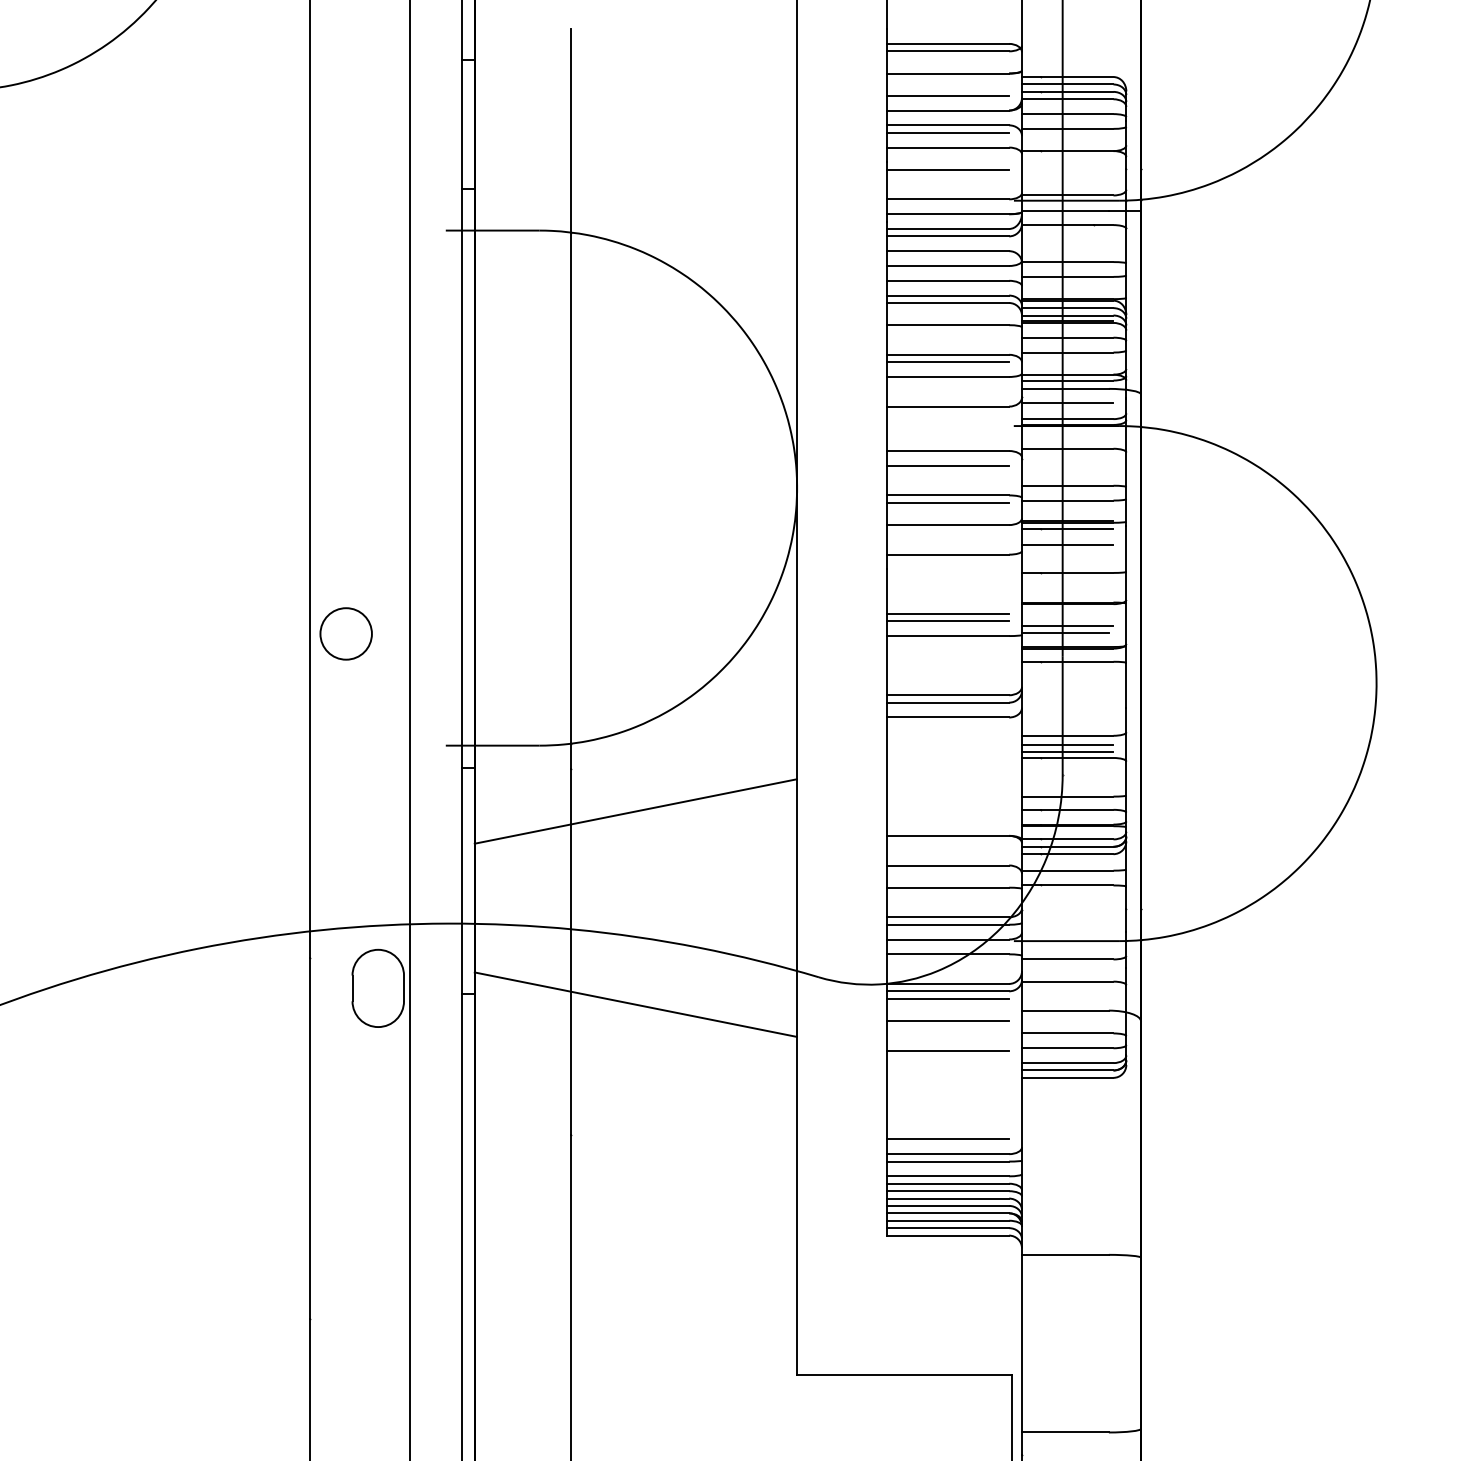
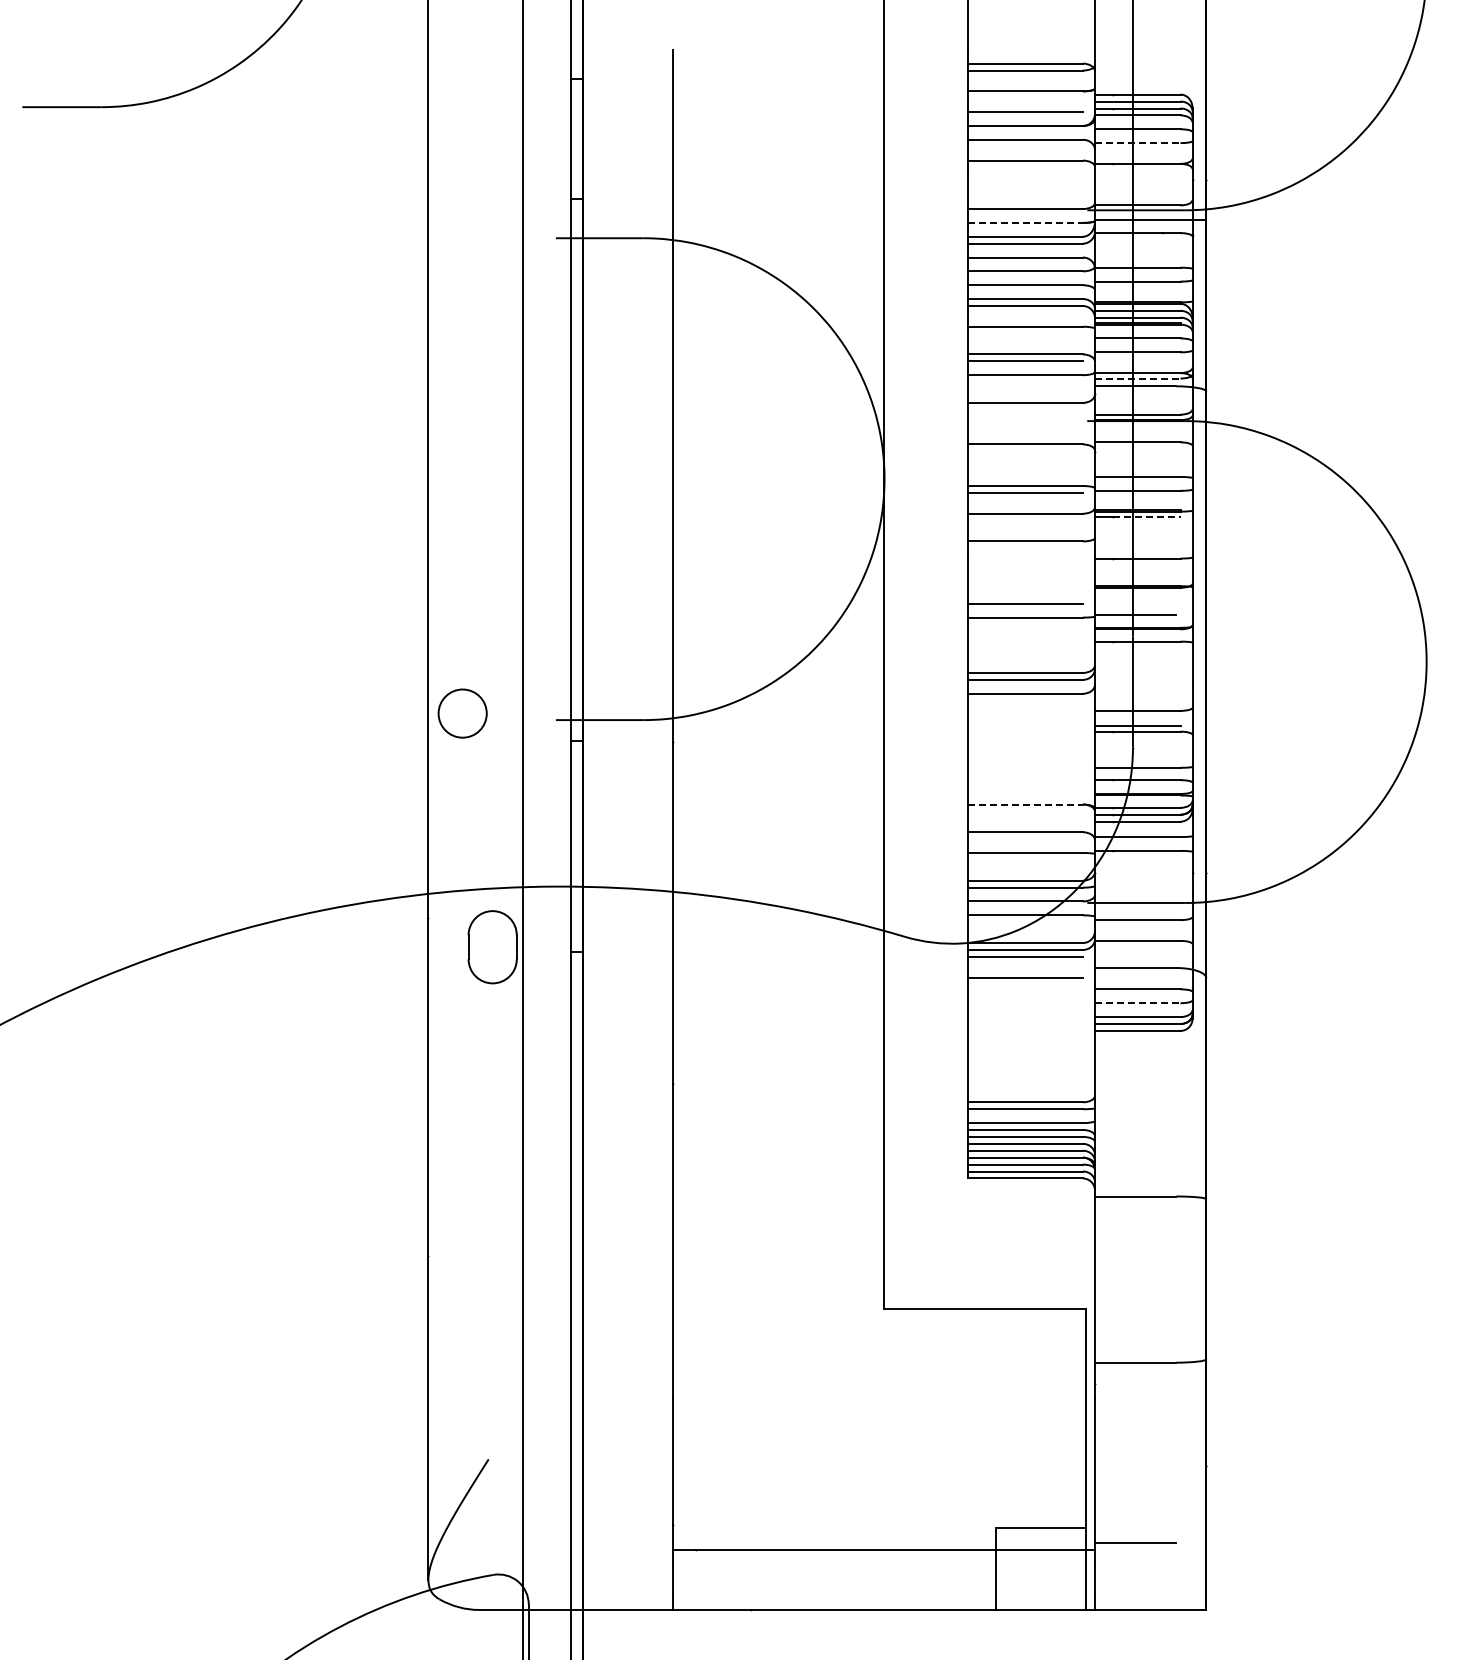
line: (1067, 129) -> (1137, 143), solid -> dashed
line: (947, 132) -> (1025, 146), removed
line: (947, 169) -> (1025, 181), removed
line: (948, 213) -> (1026, 222), solid -> dashed
line: (1067, 380) -> (1137, 378), solid -> dashed
line: (1067, 402) -> (1137, 399), removed
line: (947, 466) -> (1025, 458), removed
line: (1077, 529) -> (1146, 517), solid -> dashed
line: (1067, 545) -> (1137, 532), removed
line: (947, 613) -> (1025, 596), removed
line: (1067, 626) -> (1137, 608), removed
circle: (345, 633) -> (462, 713), moved
line: (1067, 744) -> (1137, 719), removed
line: (635, 811) -> (733, 781), removed
line: (948, 835) -> (1026, 804), solid -> dashed
line: (635, 1004) -> (733, 962), removed
line: (1067, 1048) -> (1137, 1003), solid -> dashed
line: (947, 1050) -> (1025, 1005), removed
line: (947, 1139) -> (1025, 1088), removed

